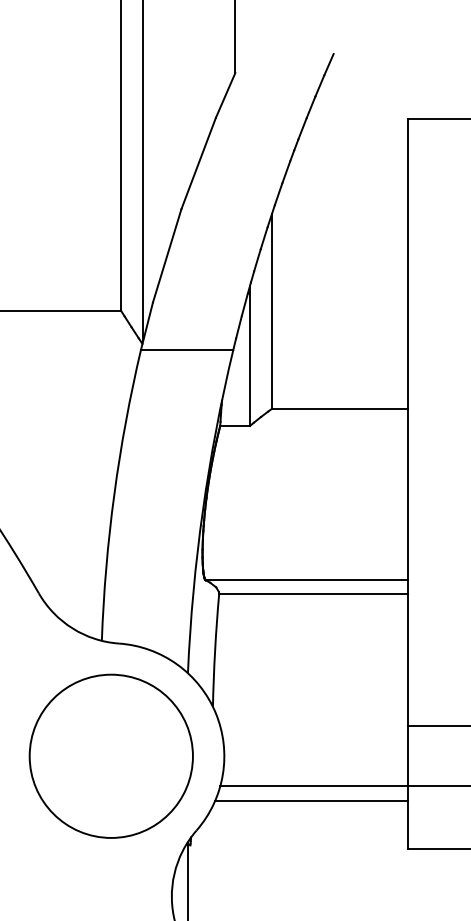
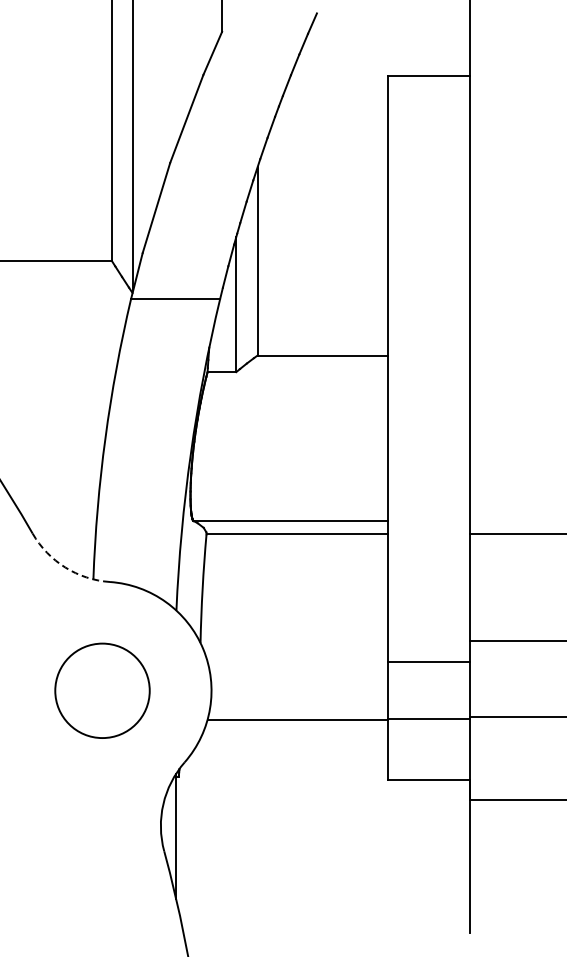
arc: (72, 628) -> (65, 567), solid -> dashed
circle: (111, 756) -> (102, 690), size x0.6
line: (311, 801) -> (295, 734), removed

